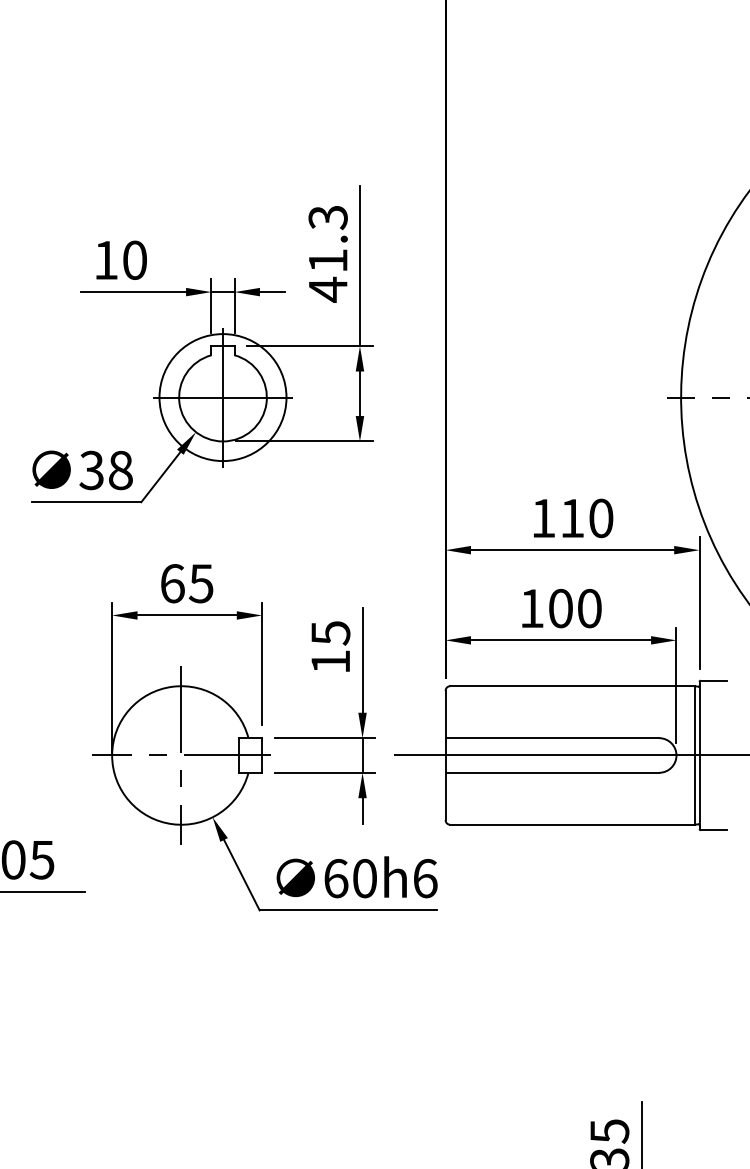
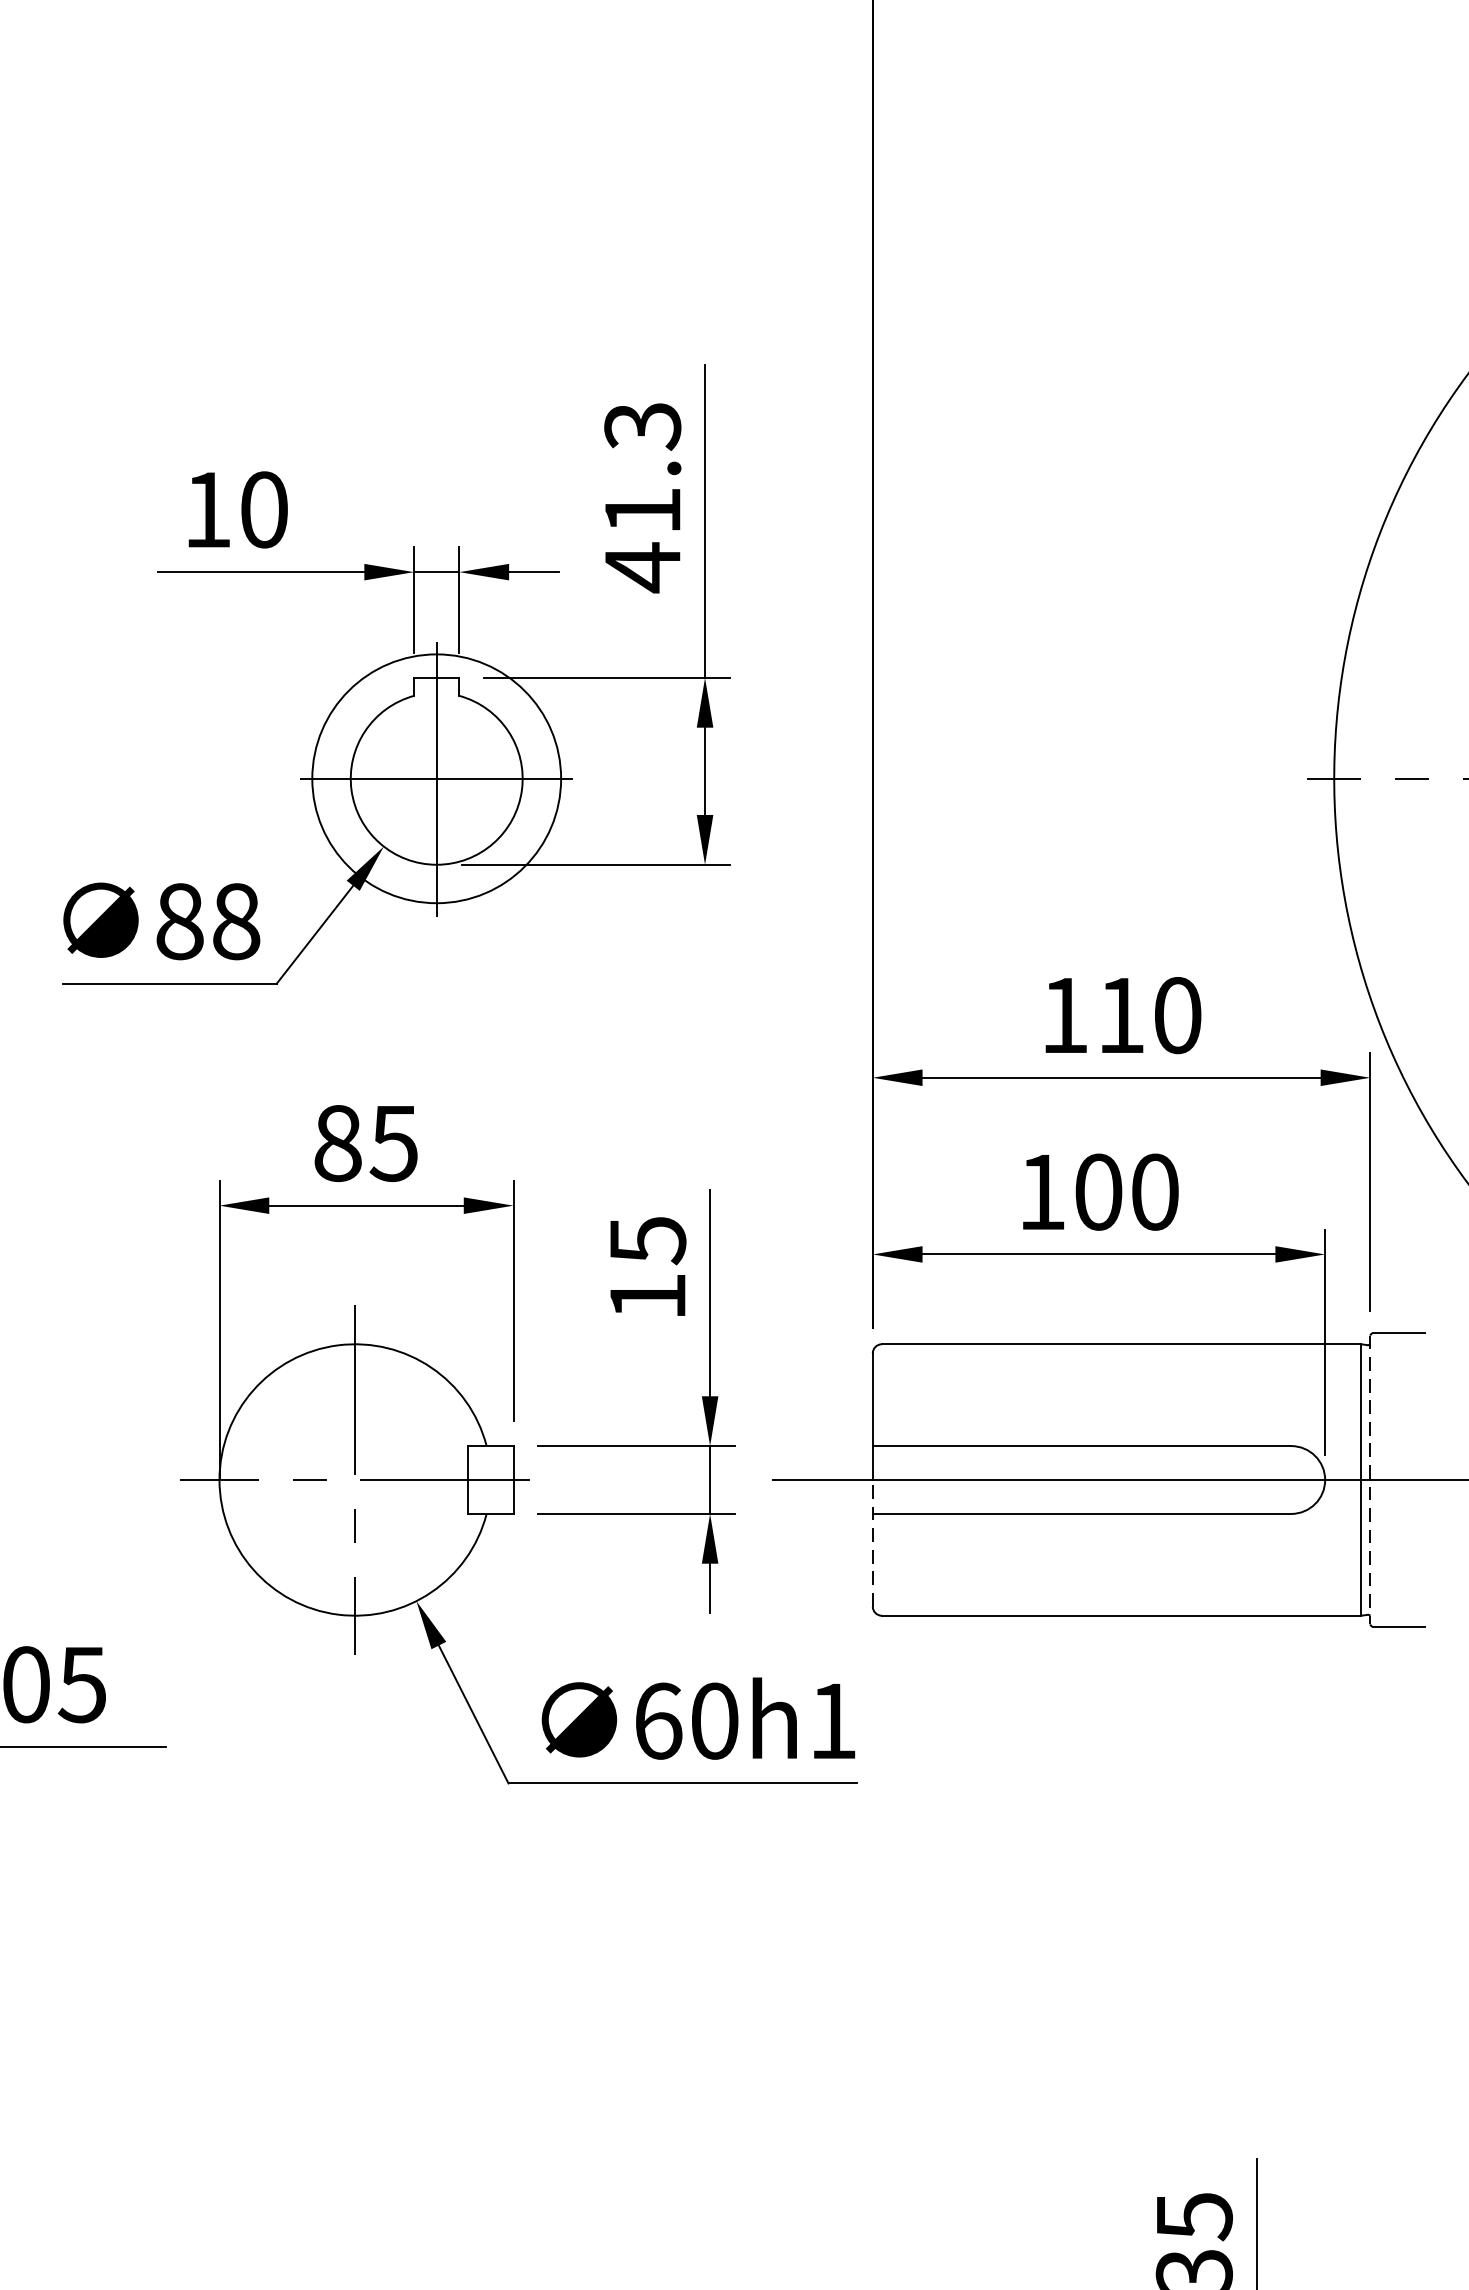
text: (91, 470) -> (179, 921), 38 -> 88
text: (172, 583) -> (337, 1143), 65 -> 85
line: (699, 755) -> (1370, 1480), solid -> dashed
line: (445, 787) -> (872, 1542), solid -> dashed
text: (425, 878) -> (833, 1721), 60h6 -> 60h1

